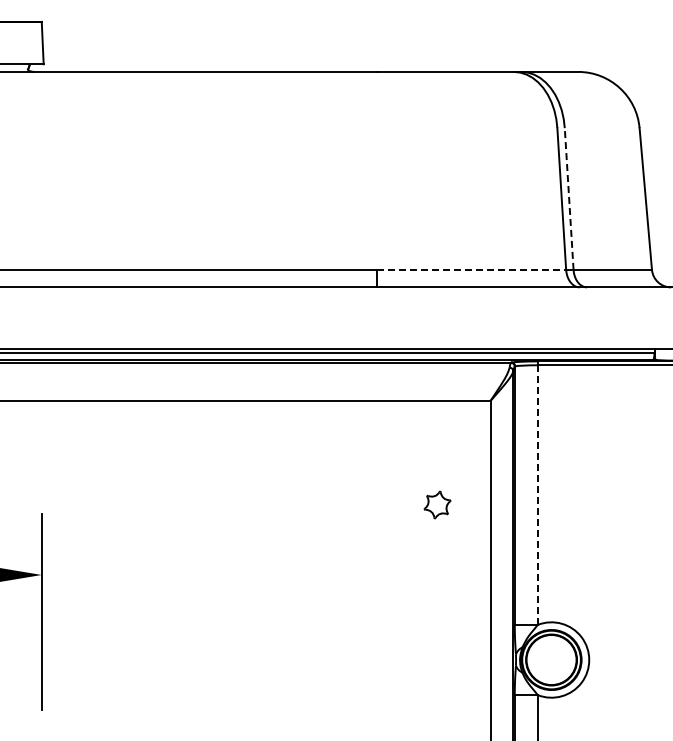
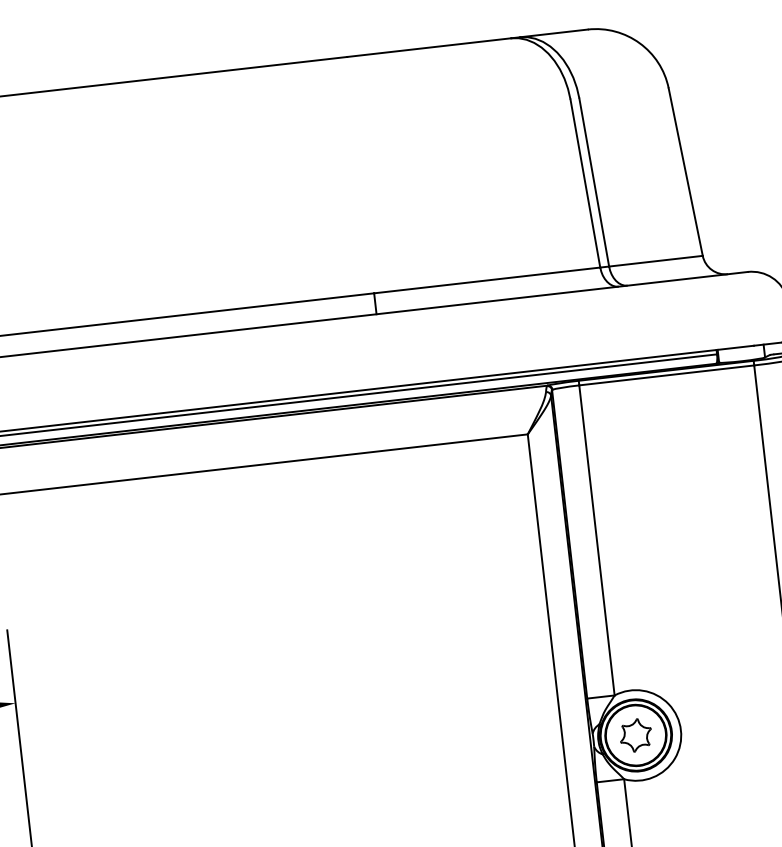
line: (569, 199) -> (594, 183), dashed -> solid
line: (471, 269) -> (487, 280), dashed -> solid
line: (537, 495) -> (596, 540), dashed -> solid
part: (437, 504) -> (635, 734), moved

